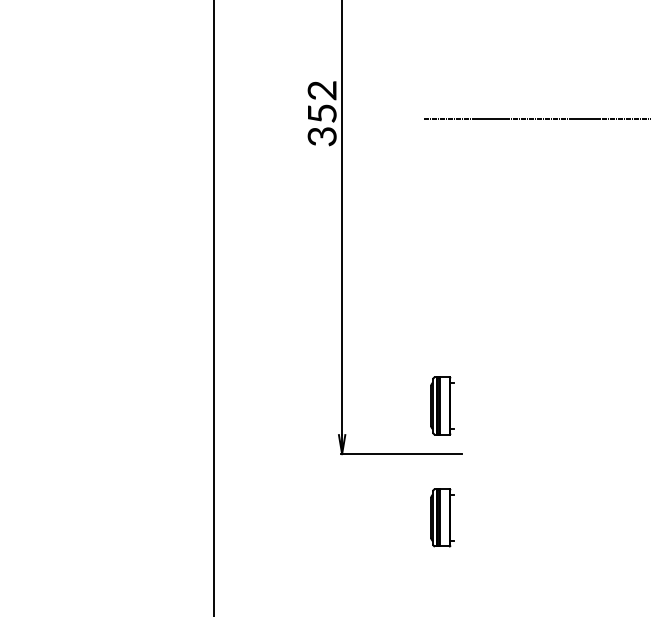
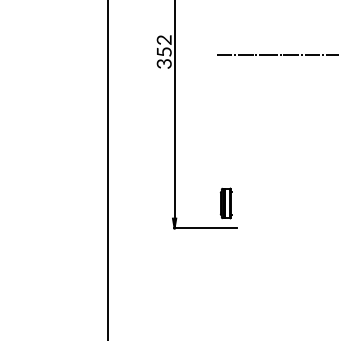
part: (440, 517) -> (225, 261), removed

